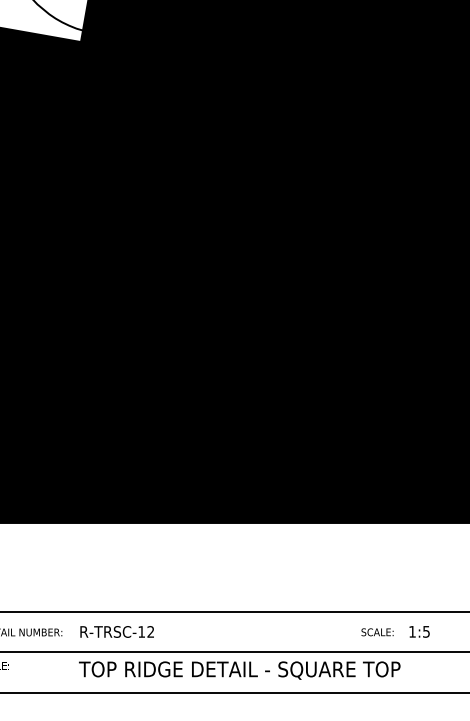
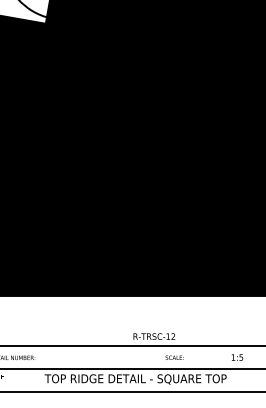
text: (117, 631) -> (154, 336), moved
text: (377, 631) -> (174, 357), moved

